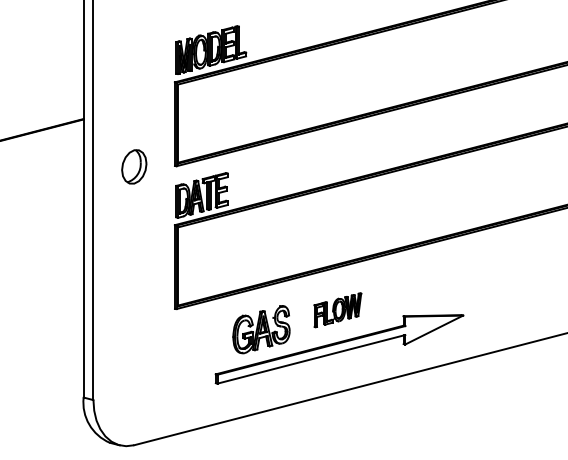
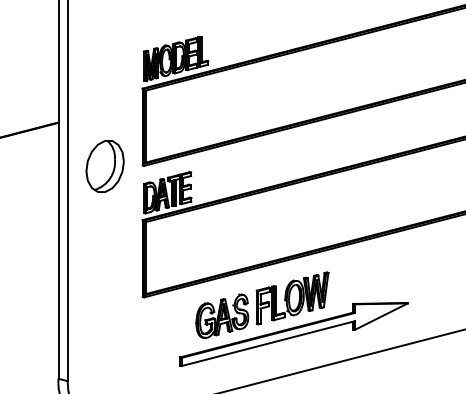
part: (134, 166) -> (105, 166), size x1.67
part: (337, 310) -> (292, 298), size x1.67

